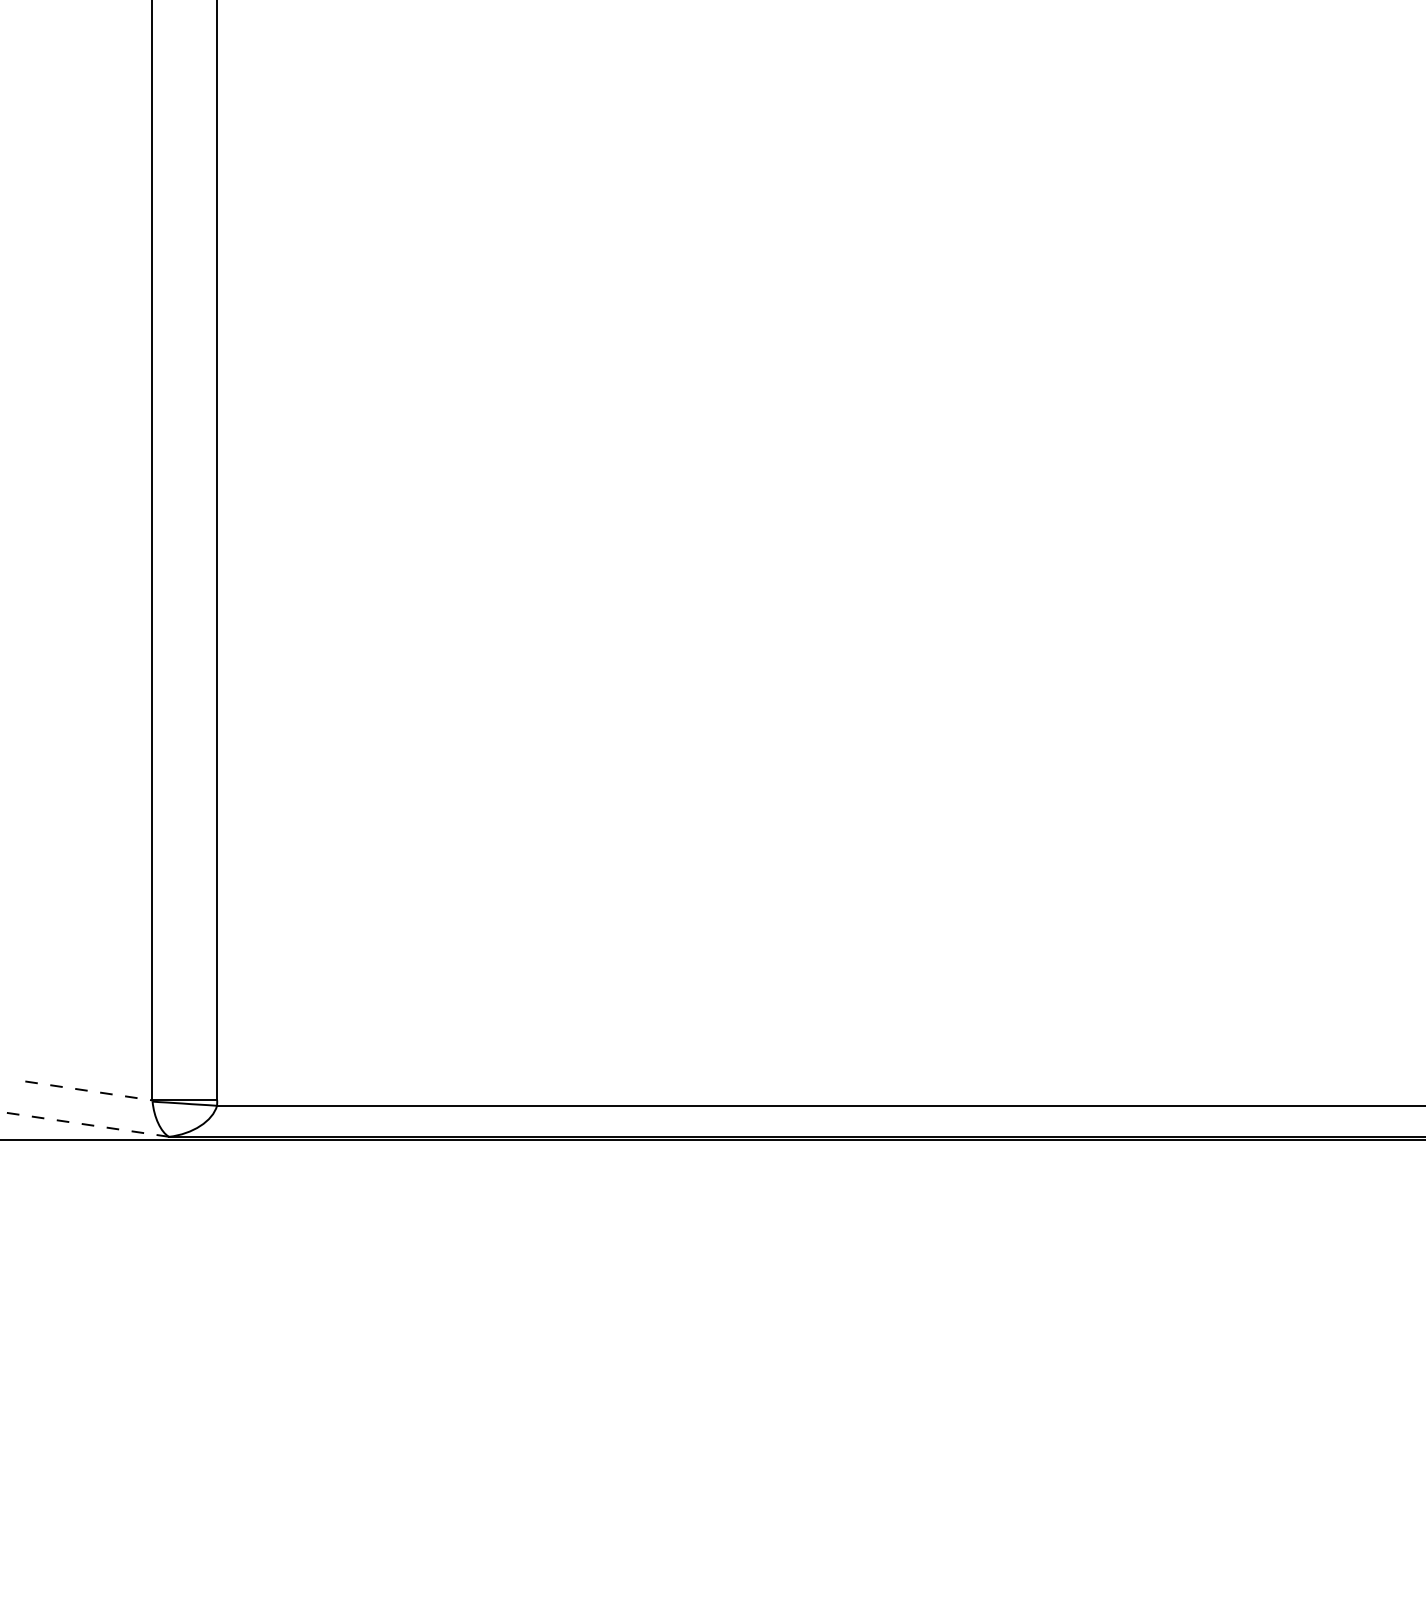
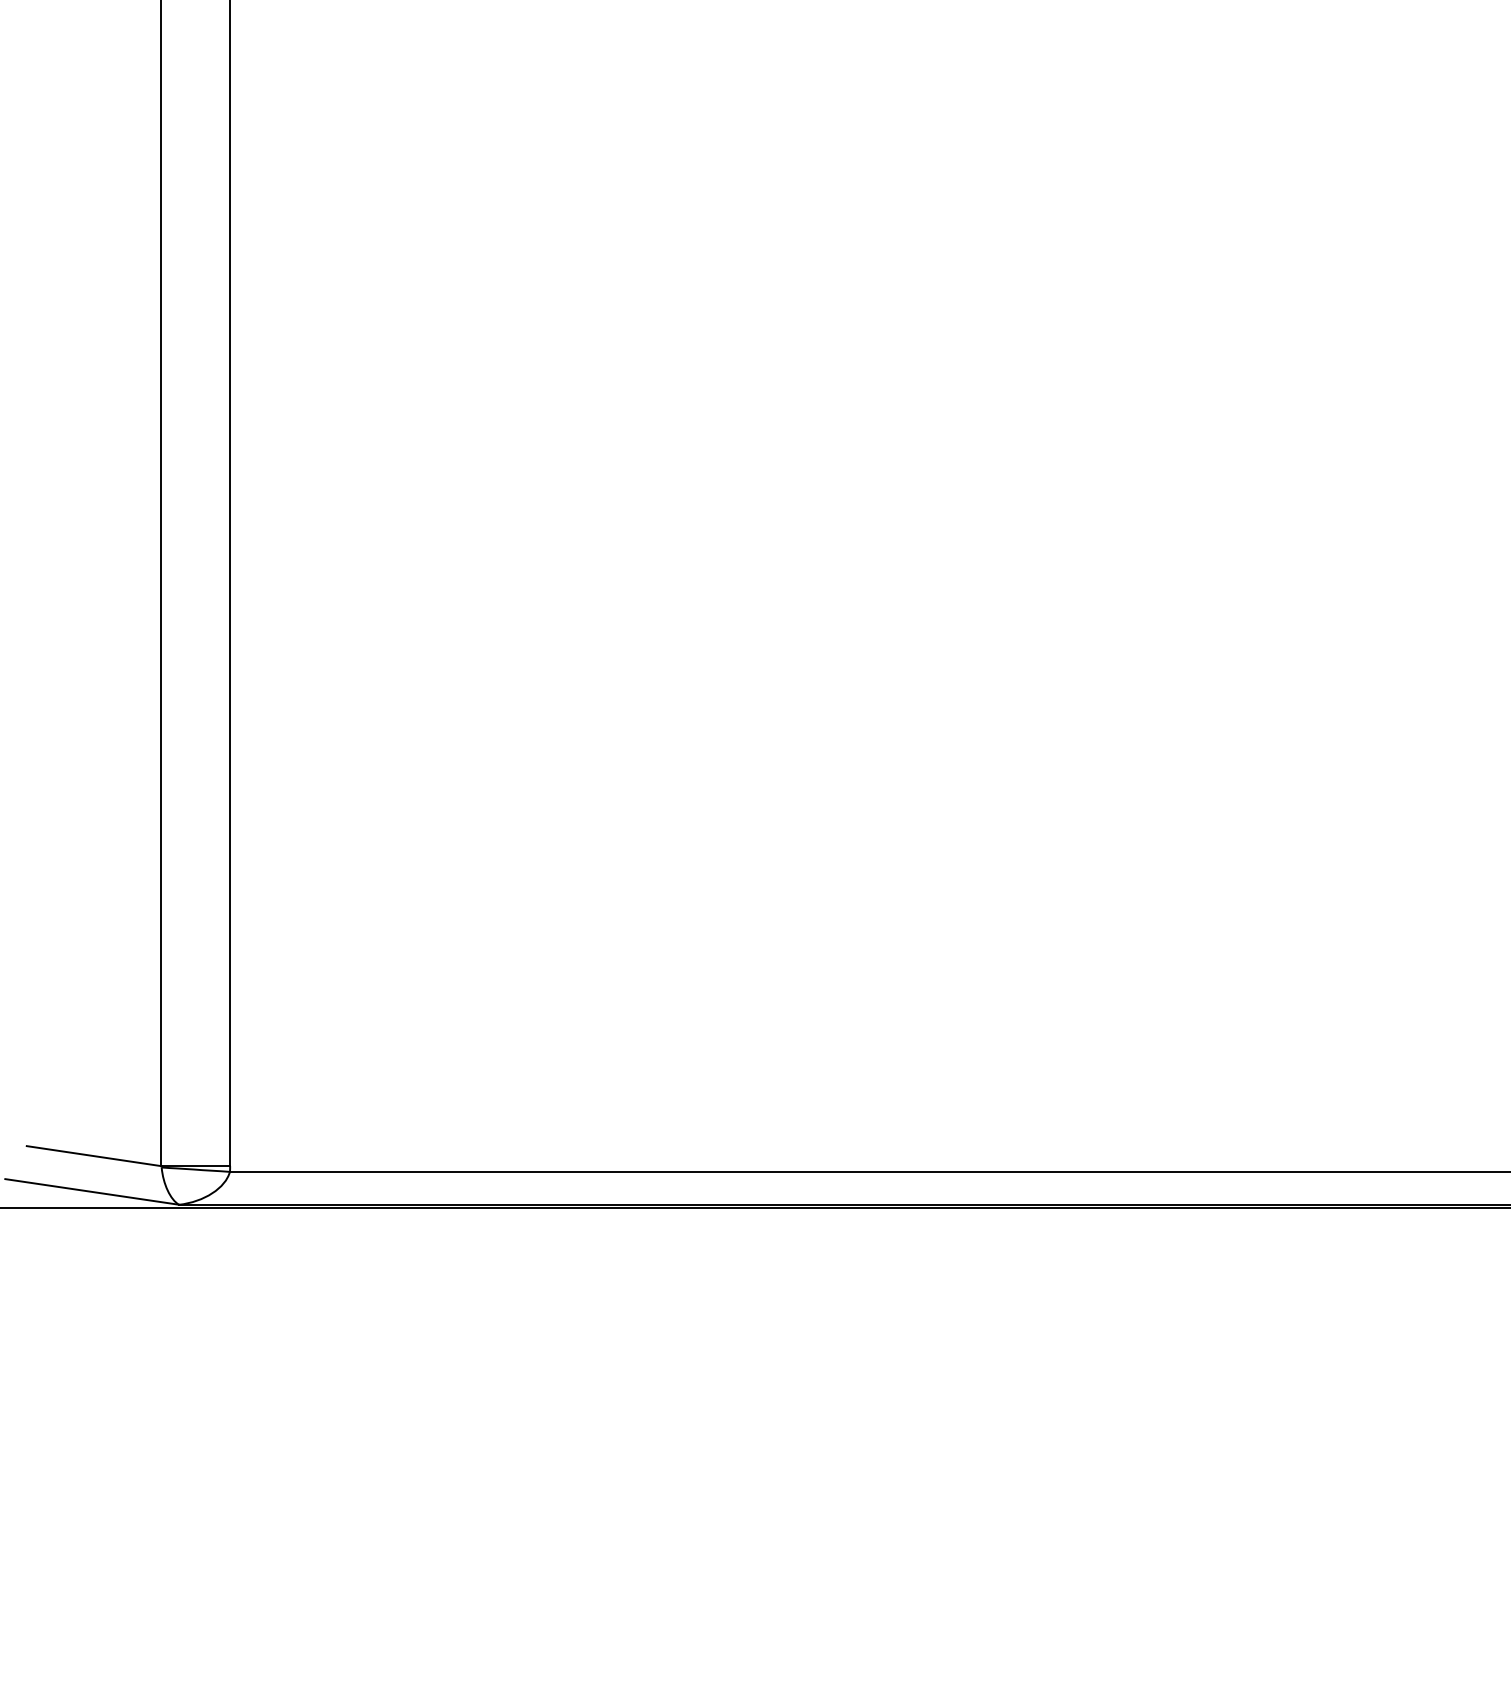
line: (89, 1091) -> (94, 1156), dashed -> solid
line: (87, 1124) -> (92, 1191), dashed -> solid

